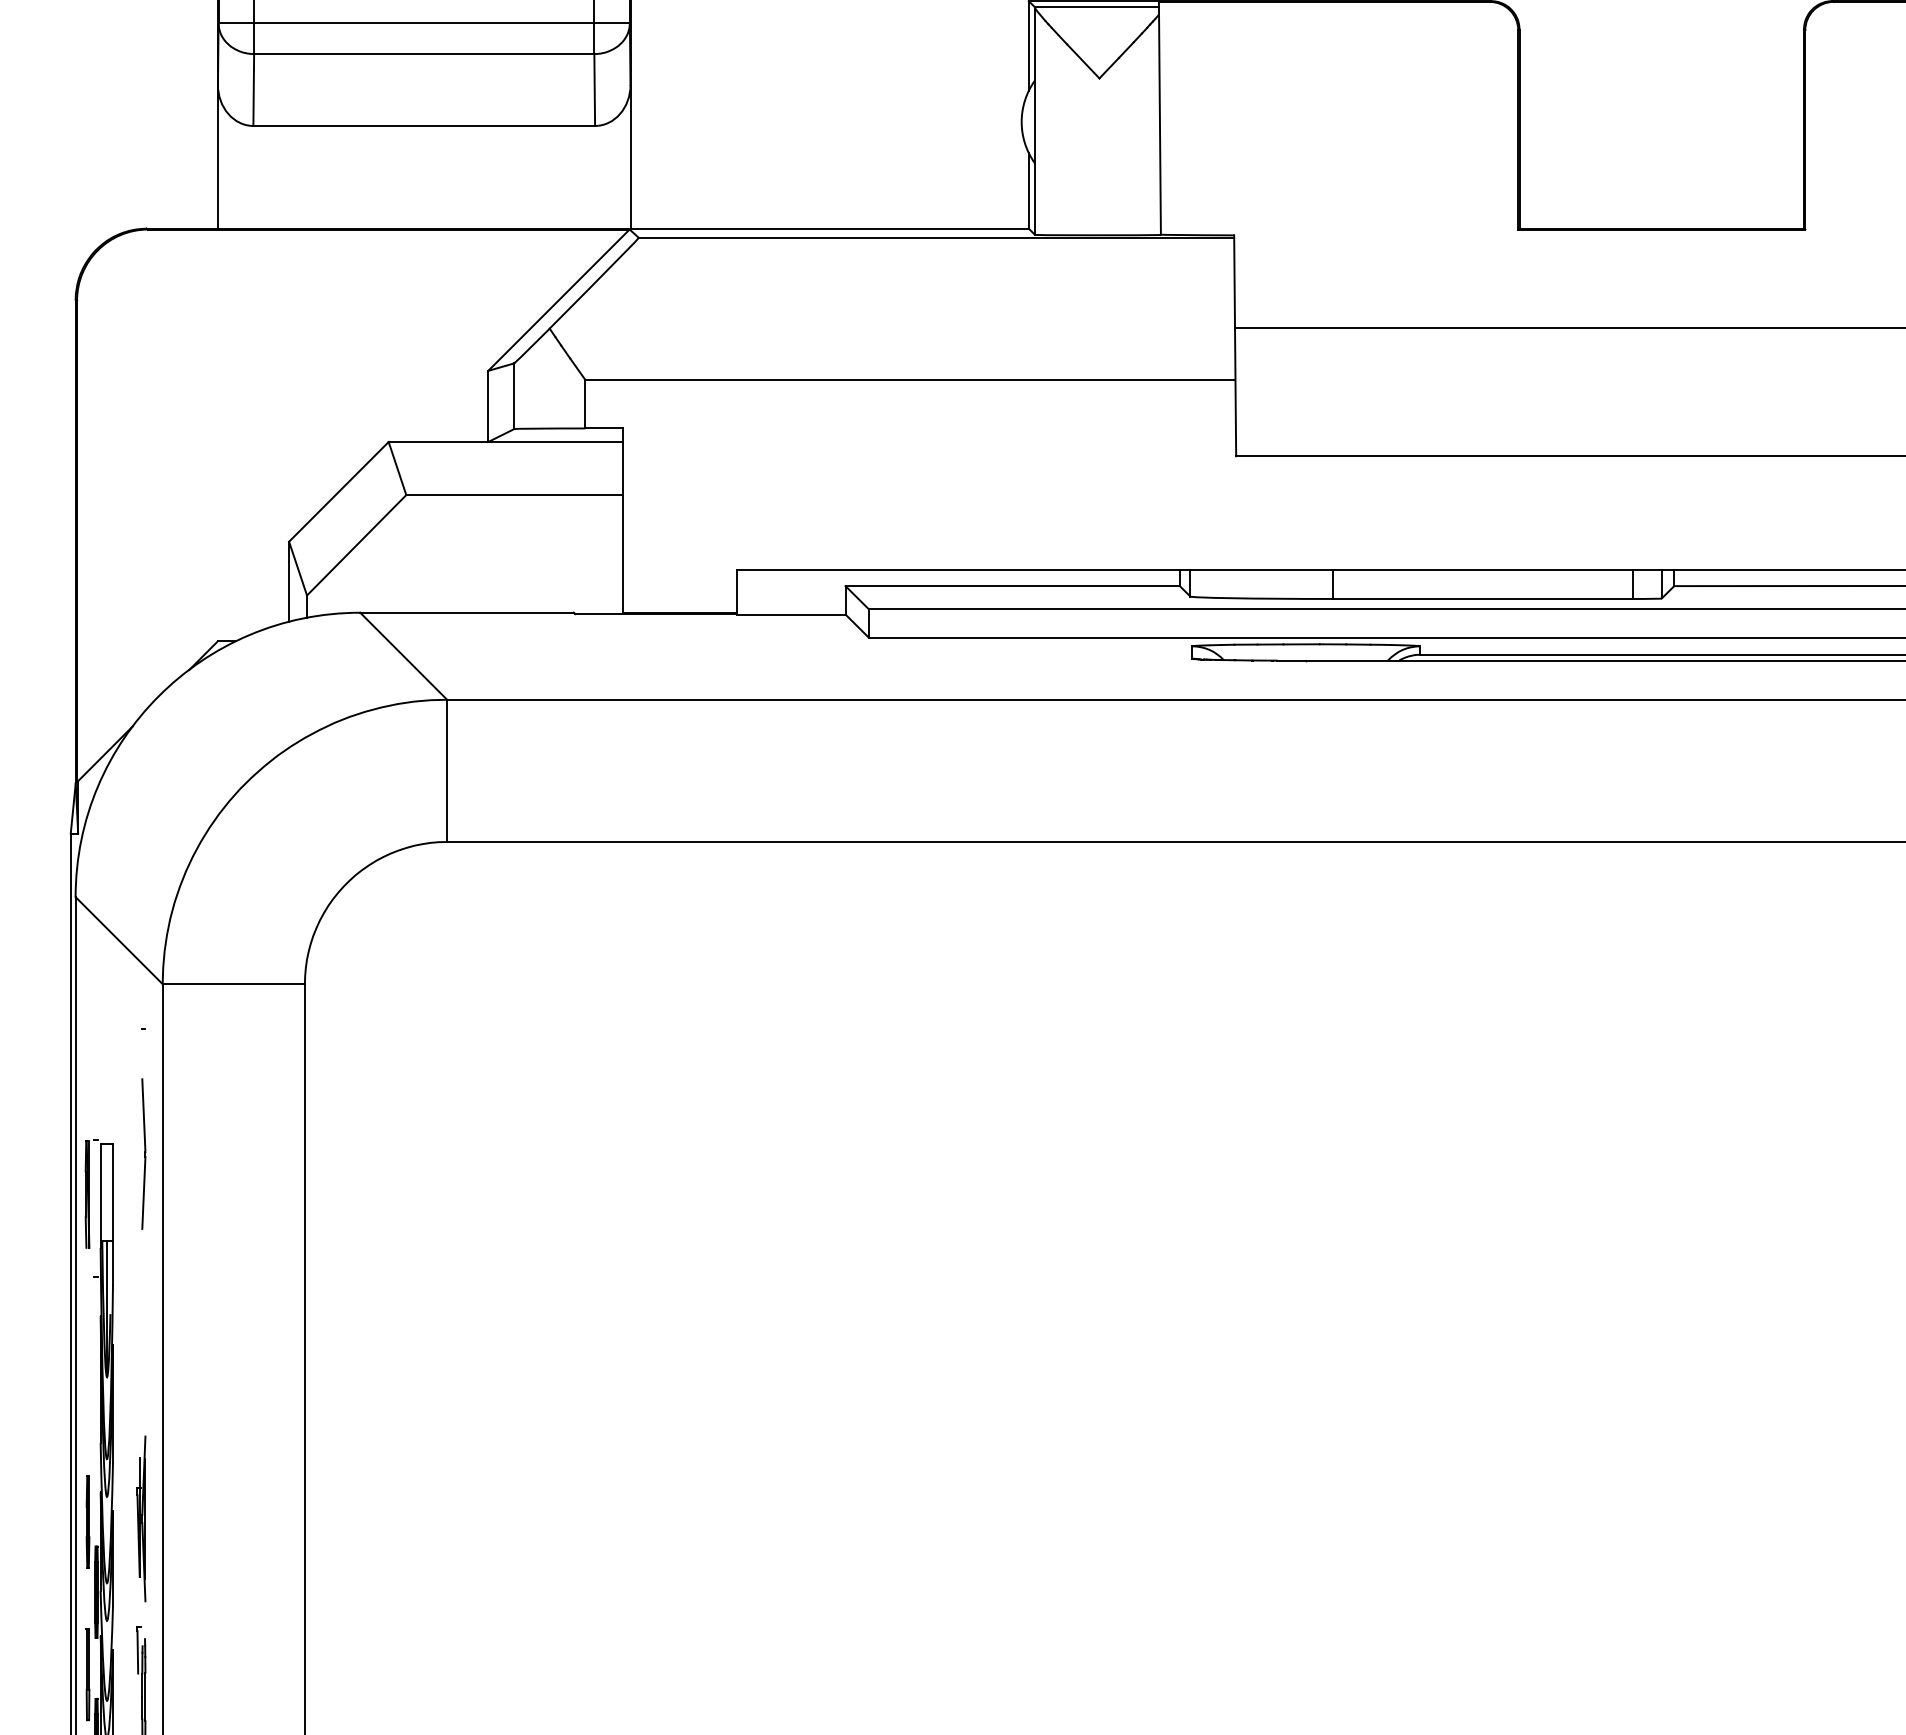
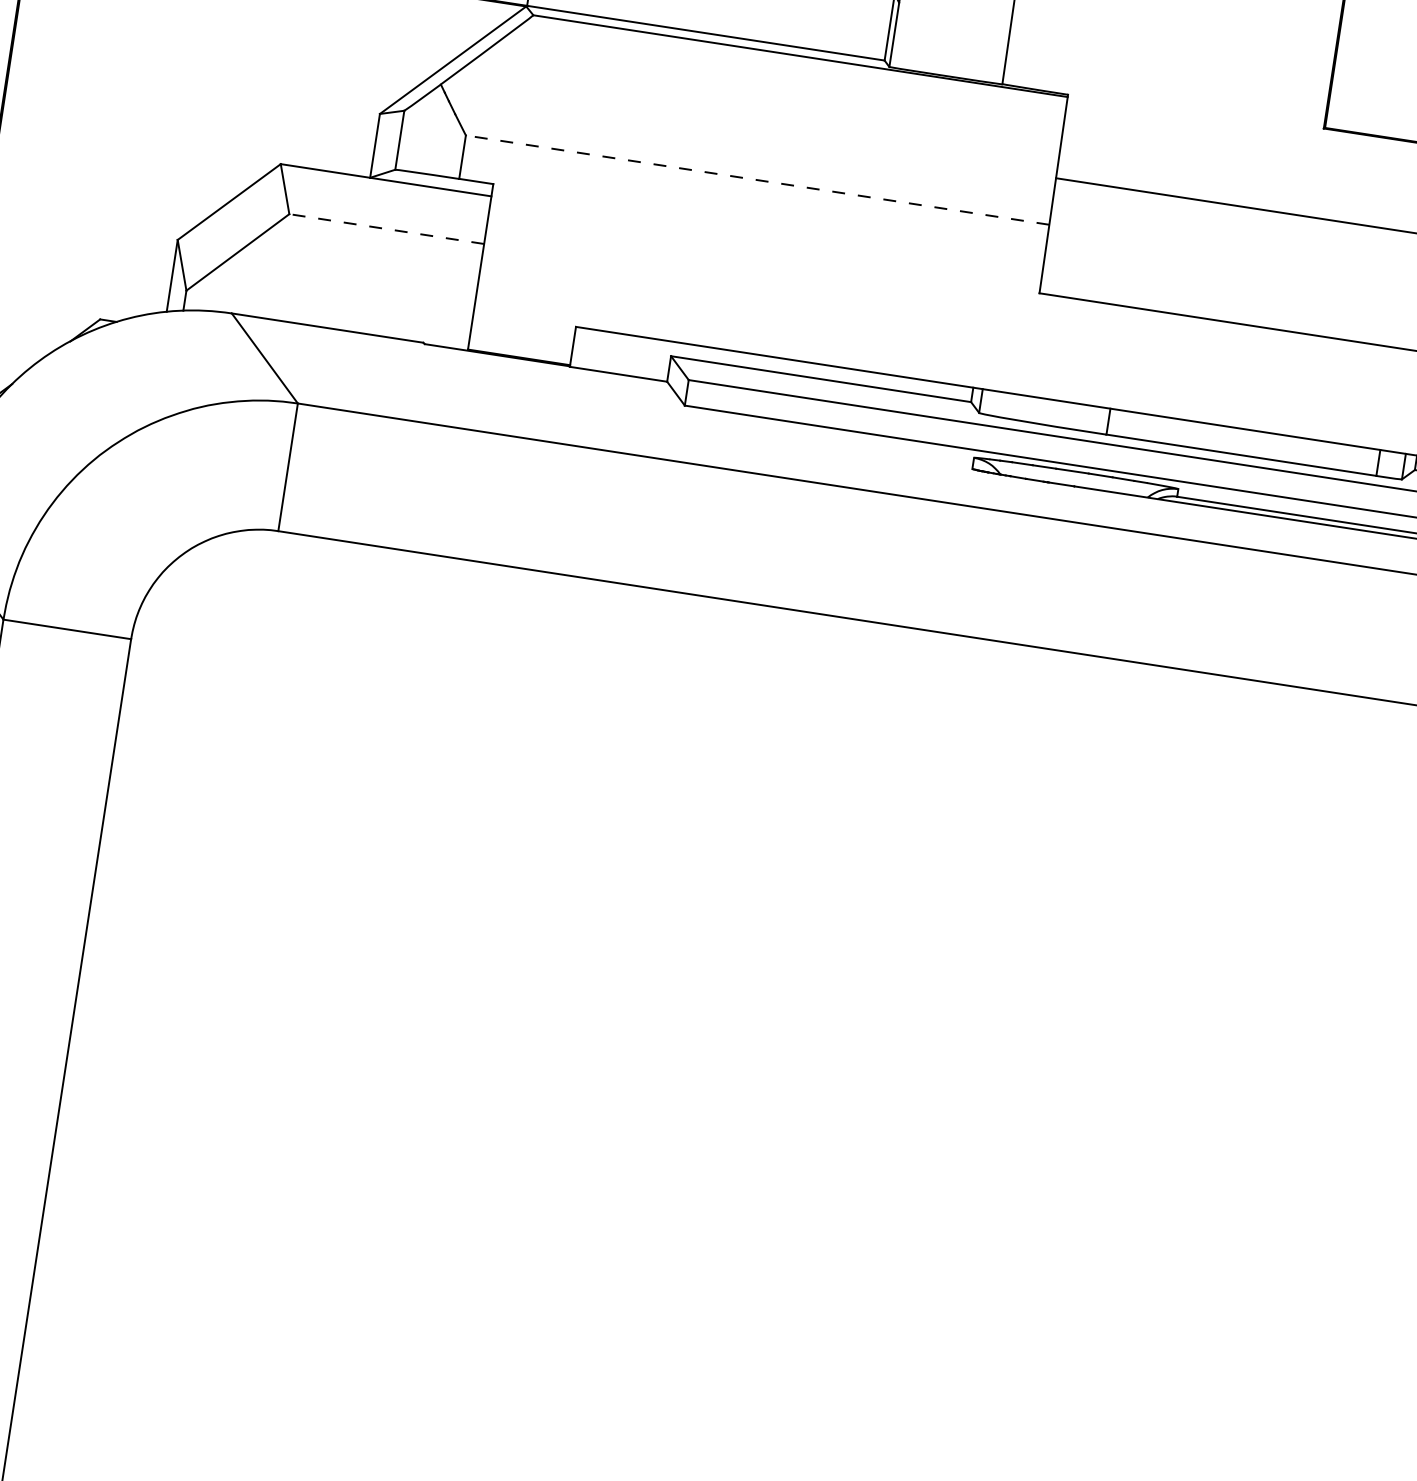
line: (909, 380) -> (756, 180), solid -> dashed
line: (514, 495) -> (386, 229), solid -> dashed

